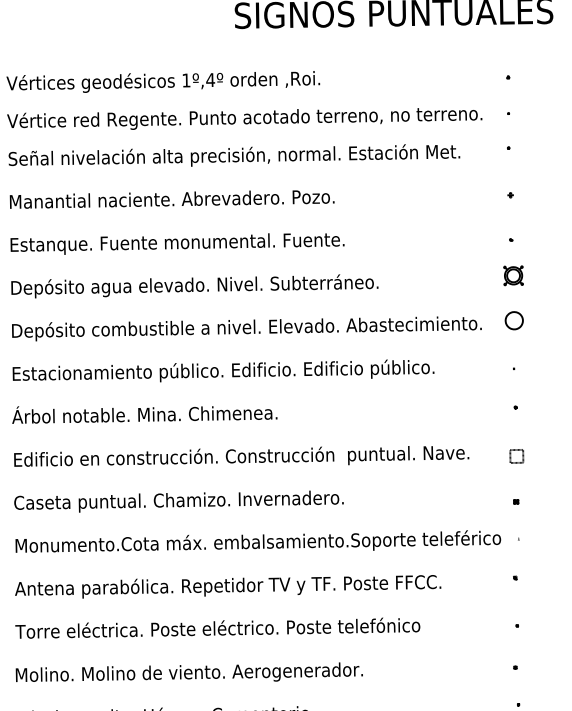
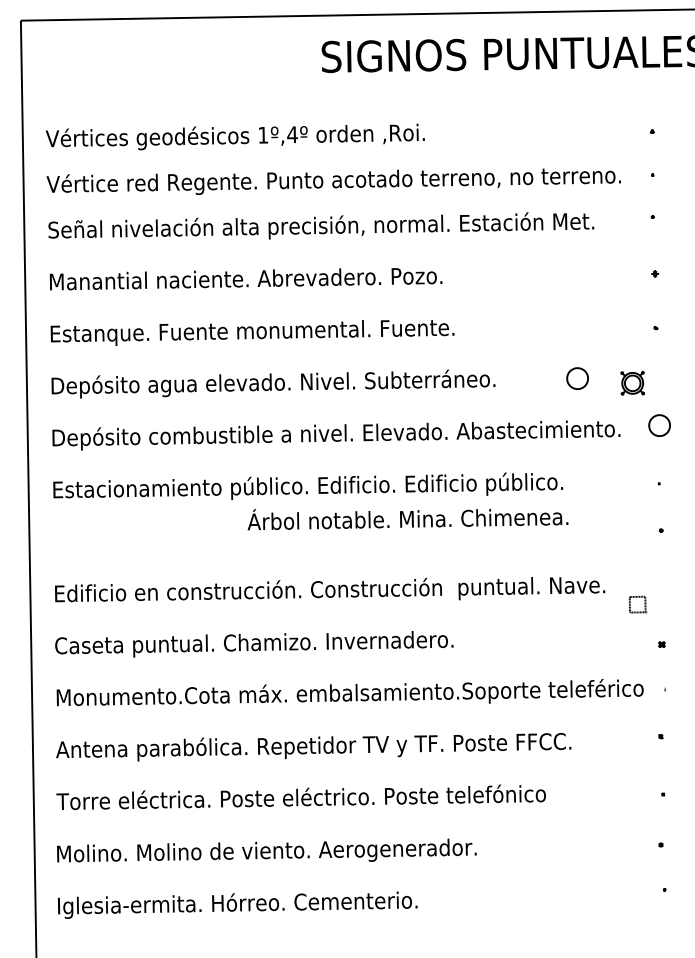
part: (513, 275) -> (632, 383), moved
part: (446, 281) -> (577, 378), added
text: (144, 414) -> (407, 519), moved
part: (516, 456) -> (637, 604), moved

